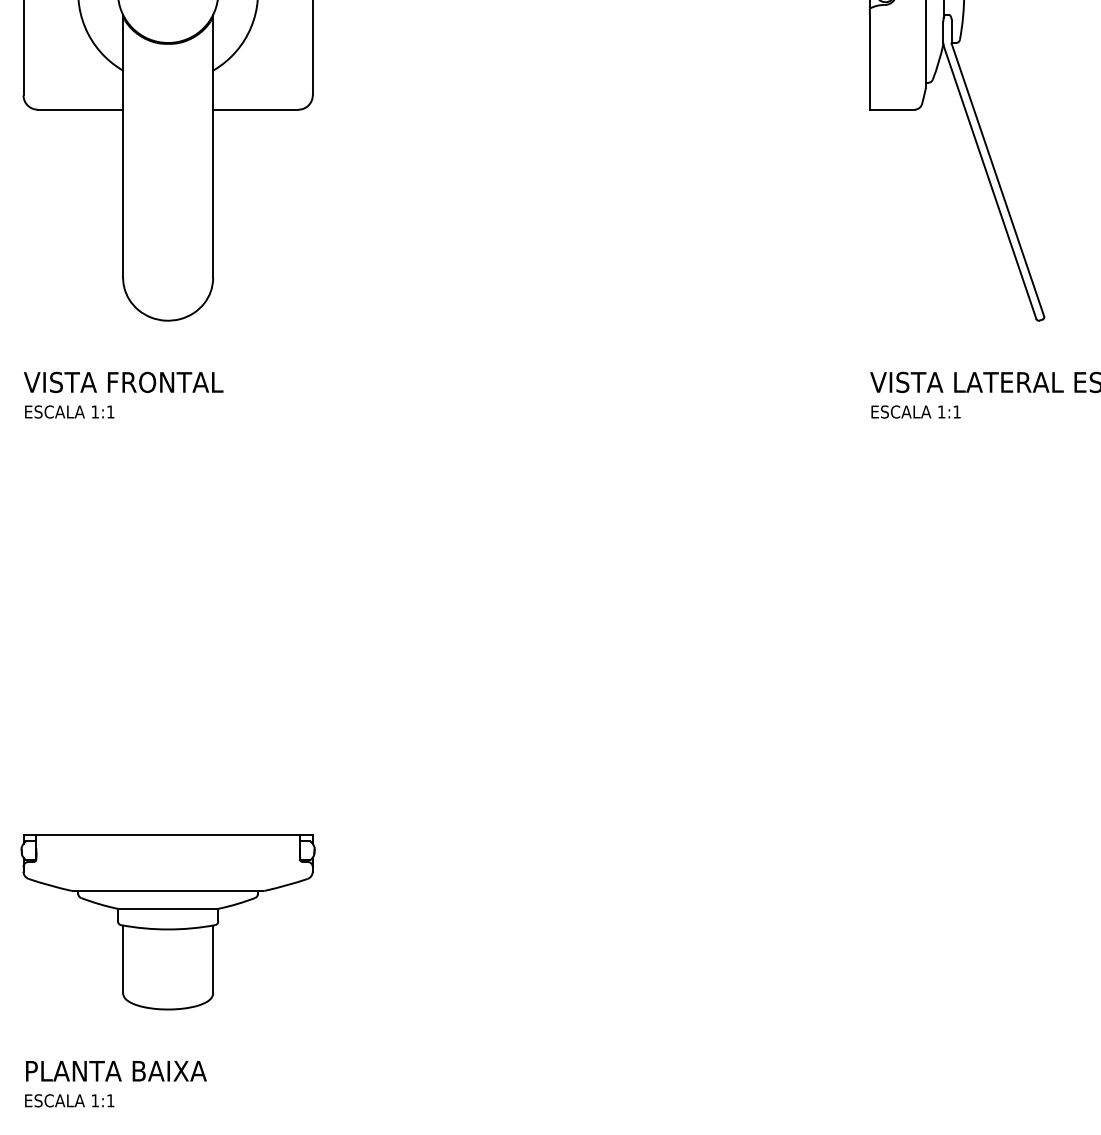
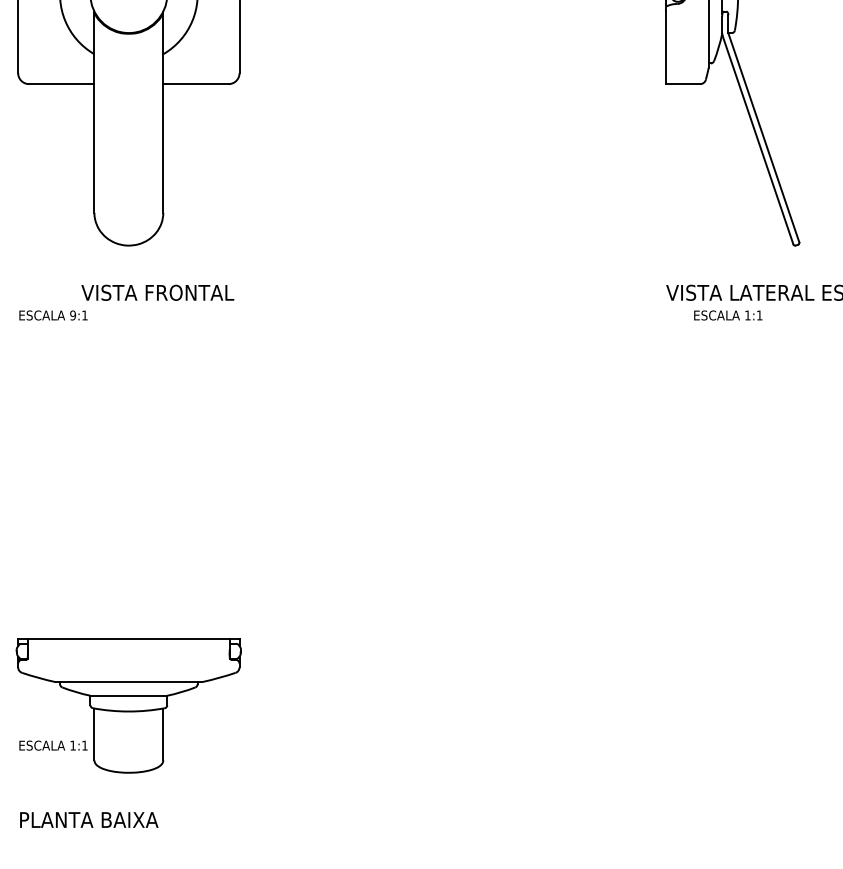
text: (123, 381) -> (157, 292), moved
text: (95, 412) -> (73, 315), 1:1 -> 9:1
text: (916, 412) -> (728, 315), moved
text: (69, 1100) -> (53, 745), moved

